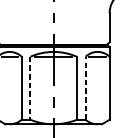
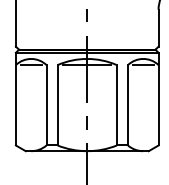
line: (86, 87) -> (128, 104), dashed -> solid
line: (30, 88) -> (57, 105), dashed -> solid

